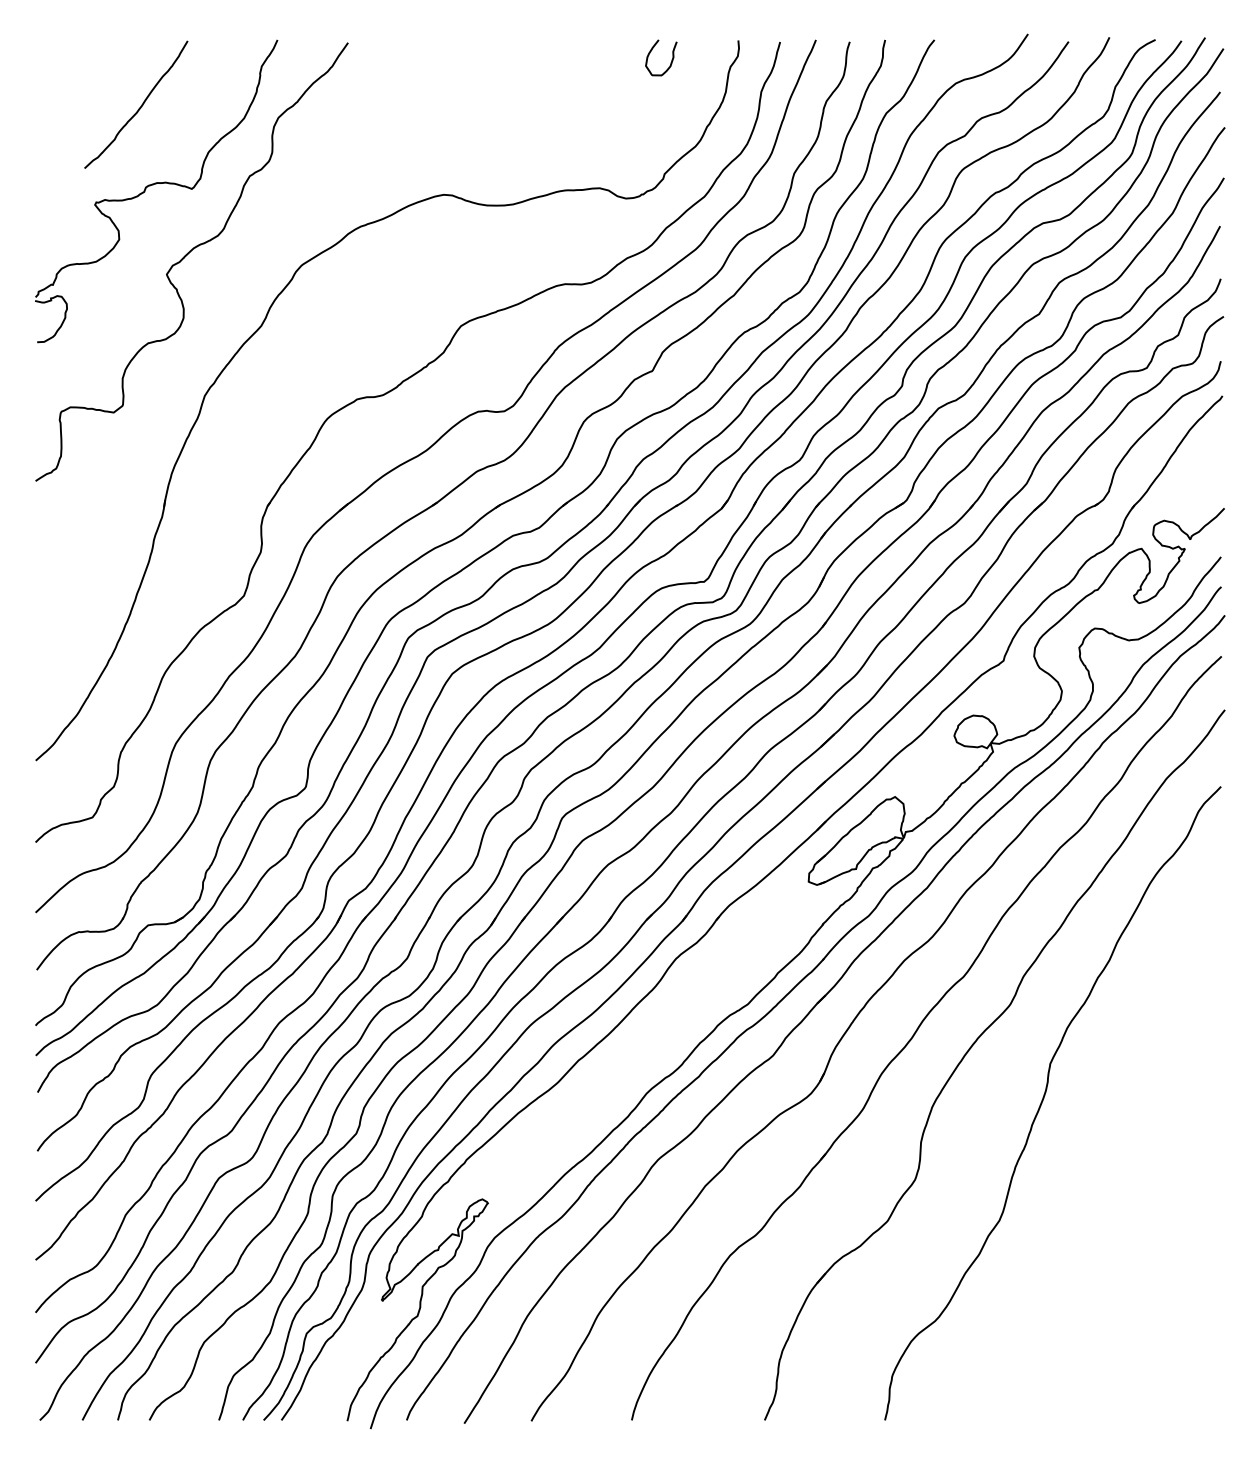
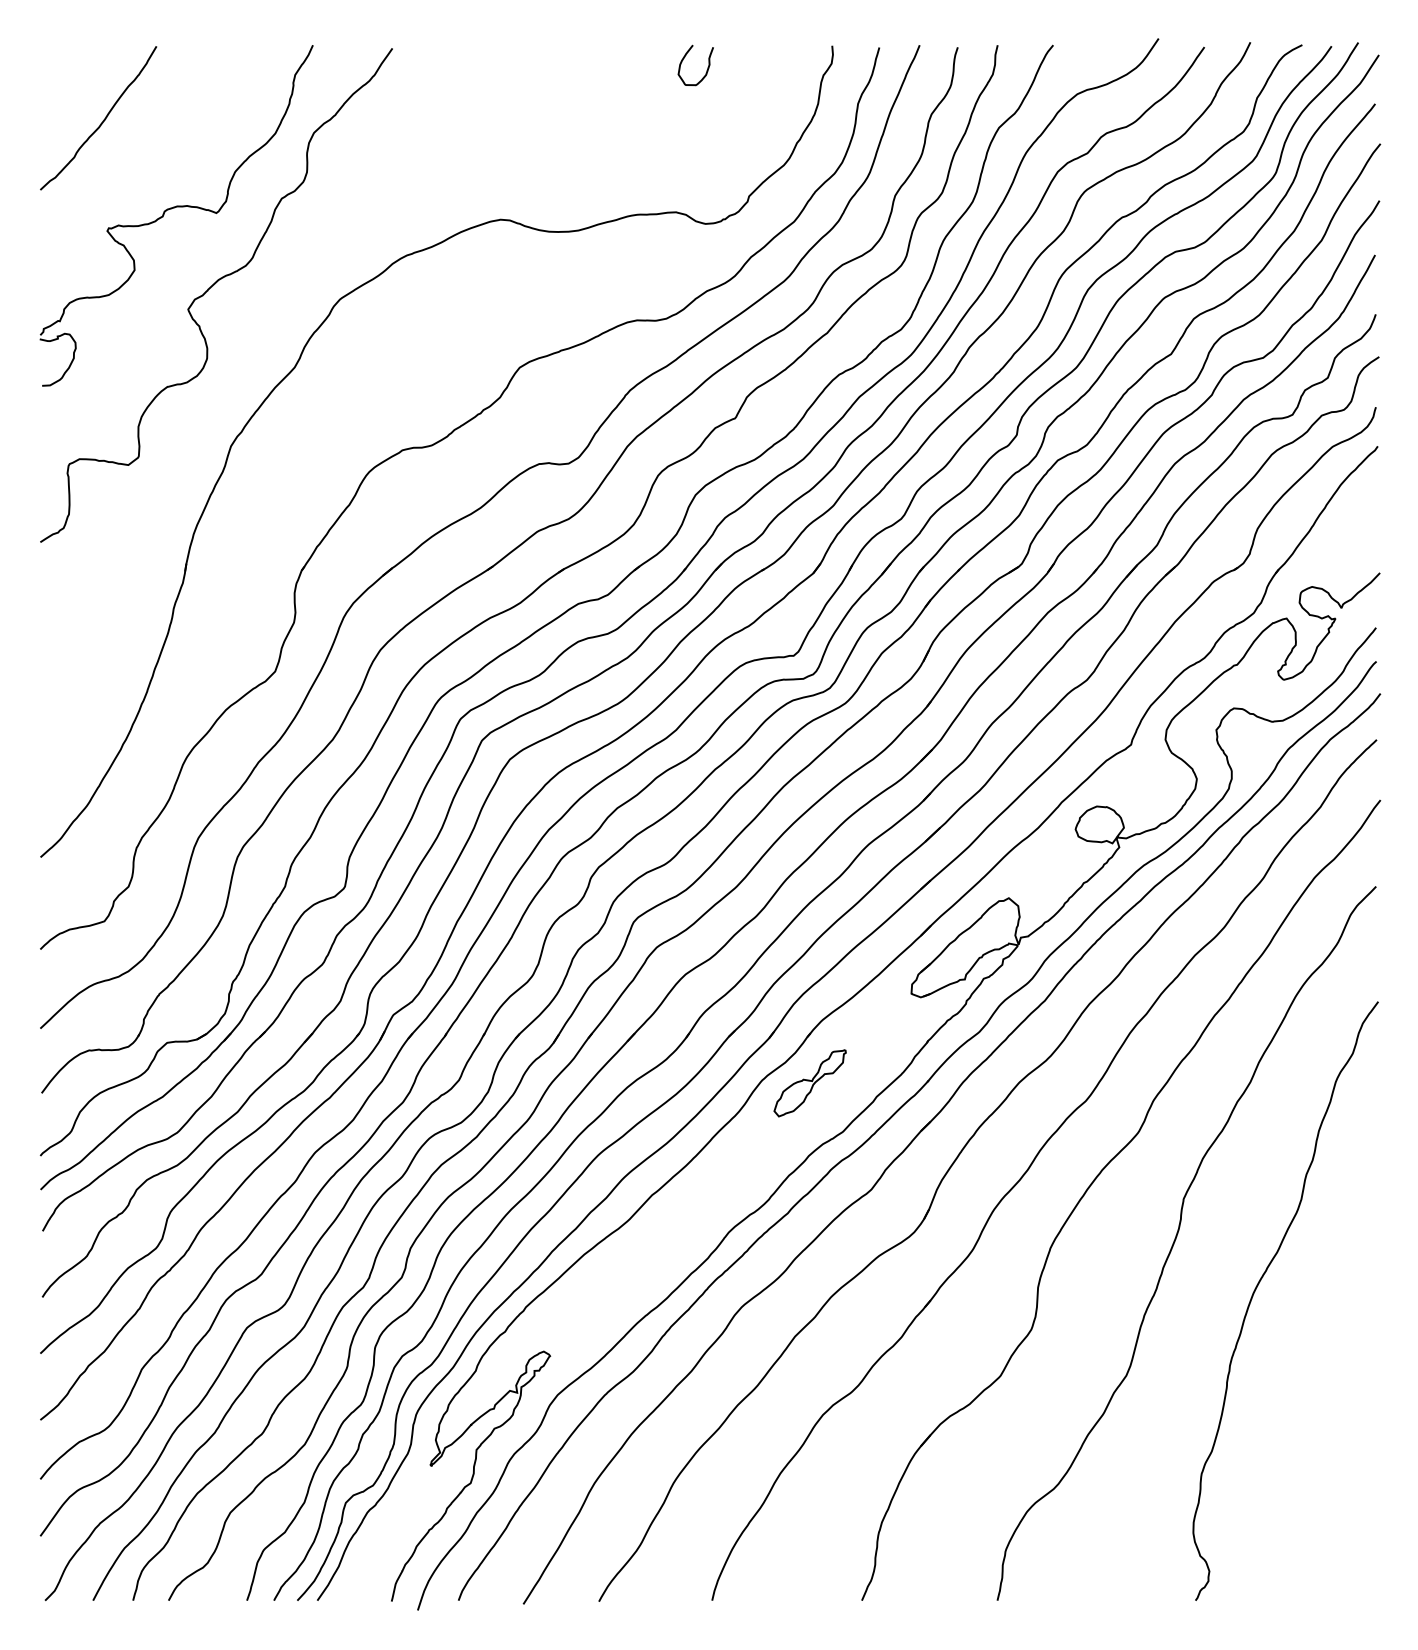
curve: (671, 59) -> (707, 67), moved
curve: (139, 107) -> (102, 121), moved
part: (718, 960) -> (809, 1082), added
curve: (1116, 1141) -> (1258, 1286), added

